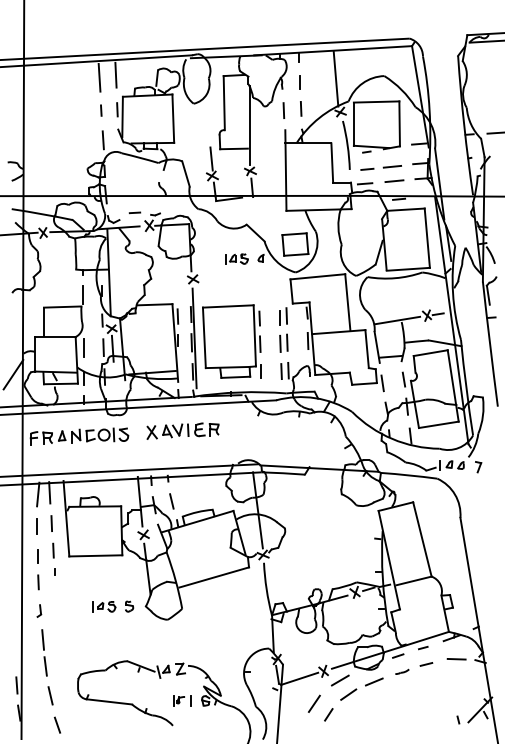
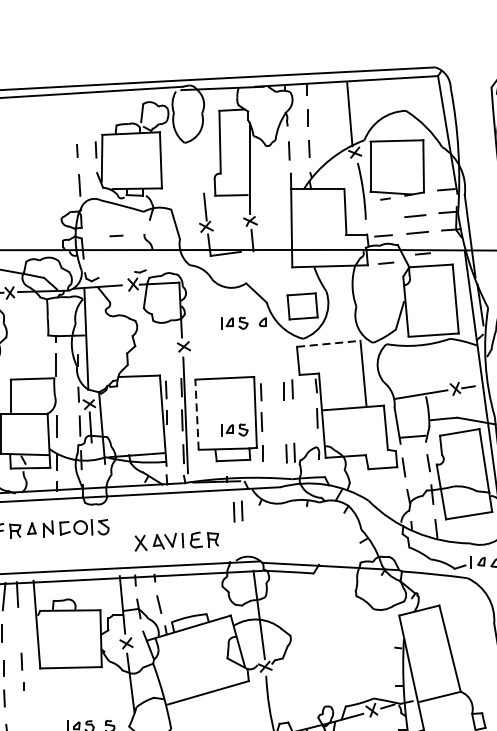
line: (115, 74) -> (93, 109), removed
line: (99, 77) -> (75, 112), removed
line: (367, 168) -> (386, 262), moved
line: (134, 212) -> (115, 235), moved
line: (318, 276) -> (329, 343), solid -> dashed
line: (204, 337) -> (197, 414), solid -> dashed
part: (283, 342) -> (237, 510), moved
part: (236, 350) -> (234, 429), added
part: (182, 430) -> (176, 540), moved
line: (51, 523) -> (19, 630), removed

